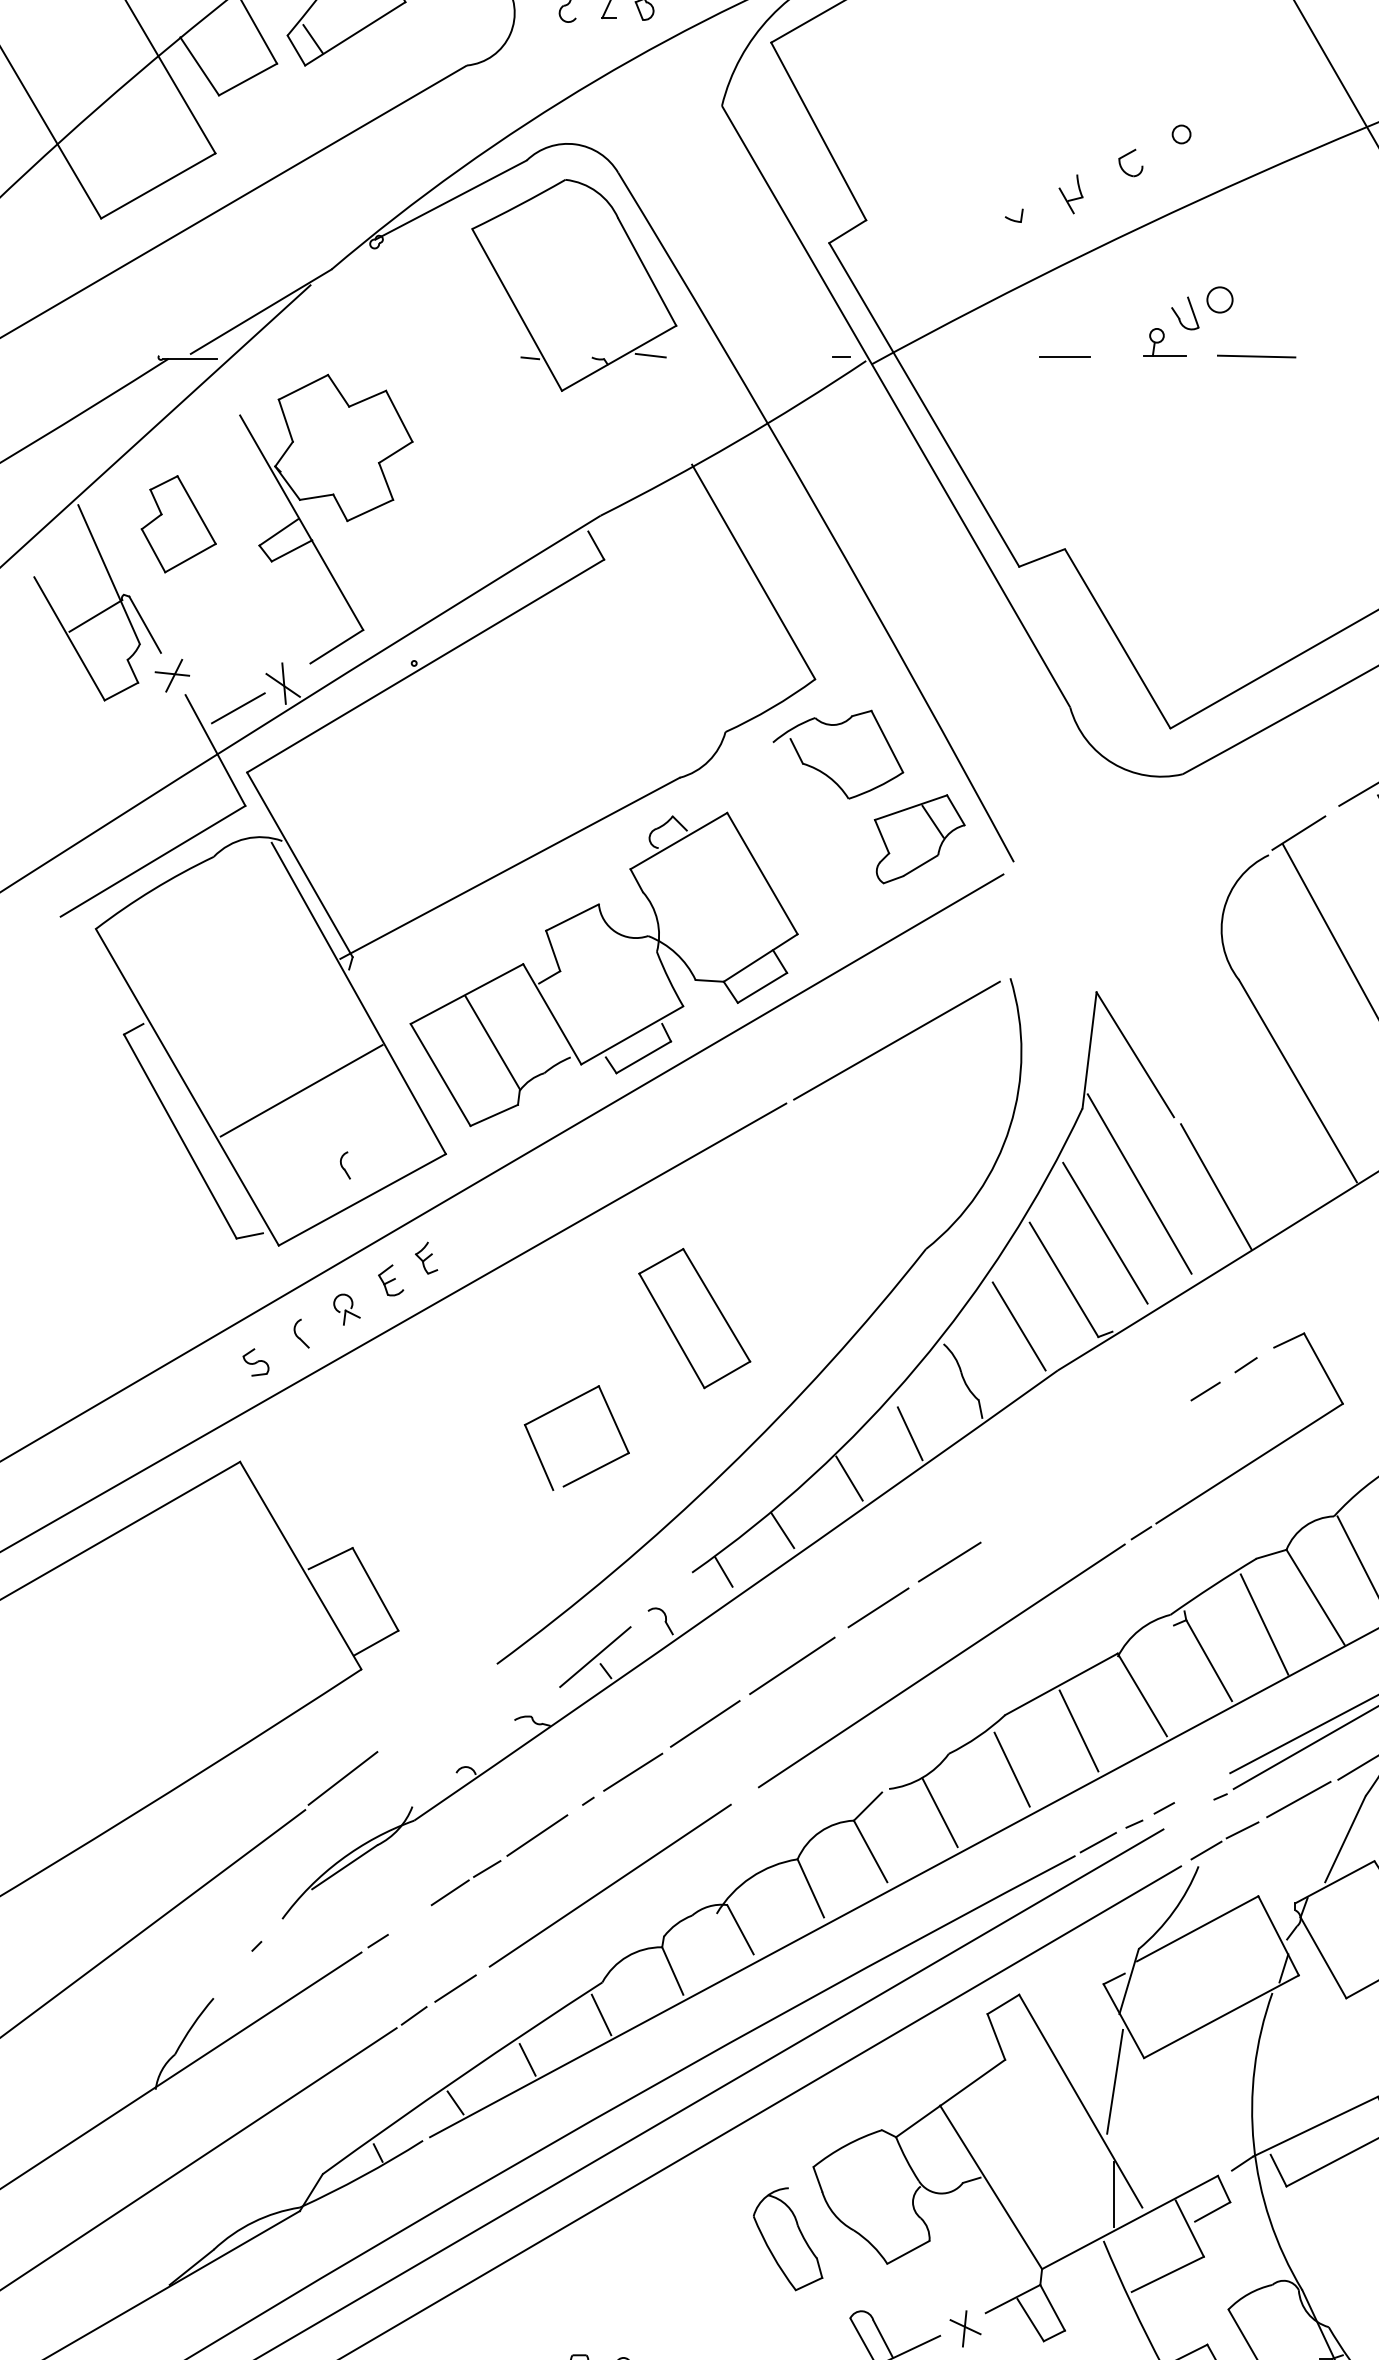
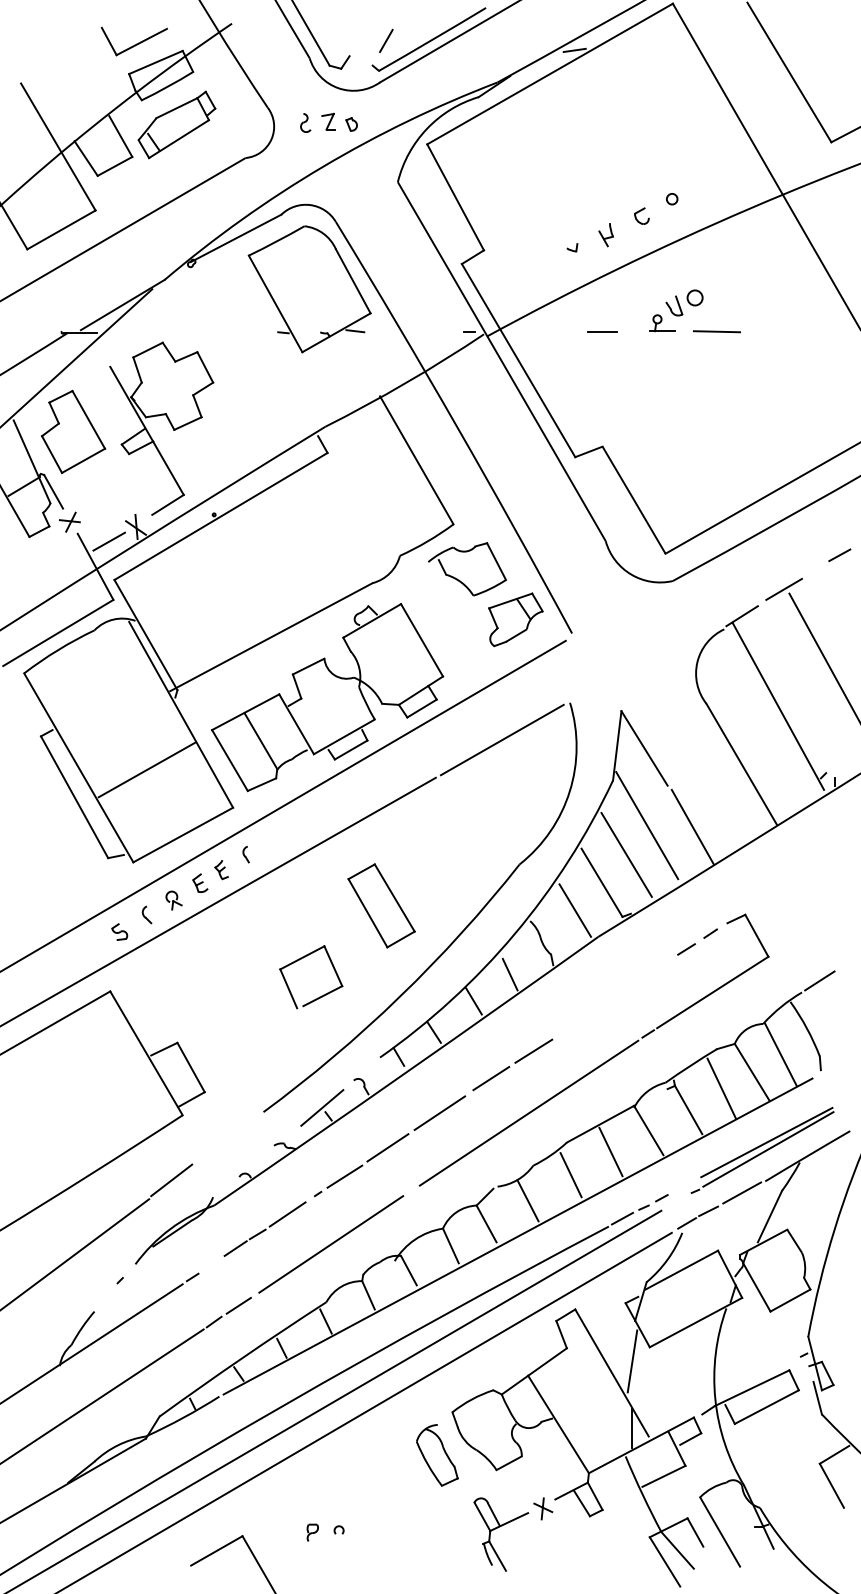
part: (178, 523) -> (73, 431), size x1.43
part: (344, 1165) -> (245, 854), moved

